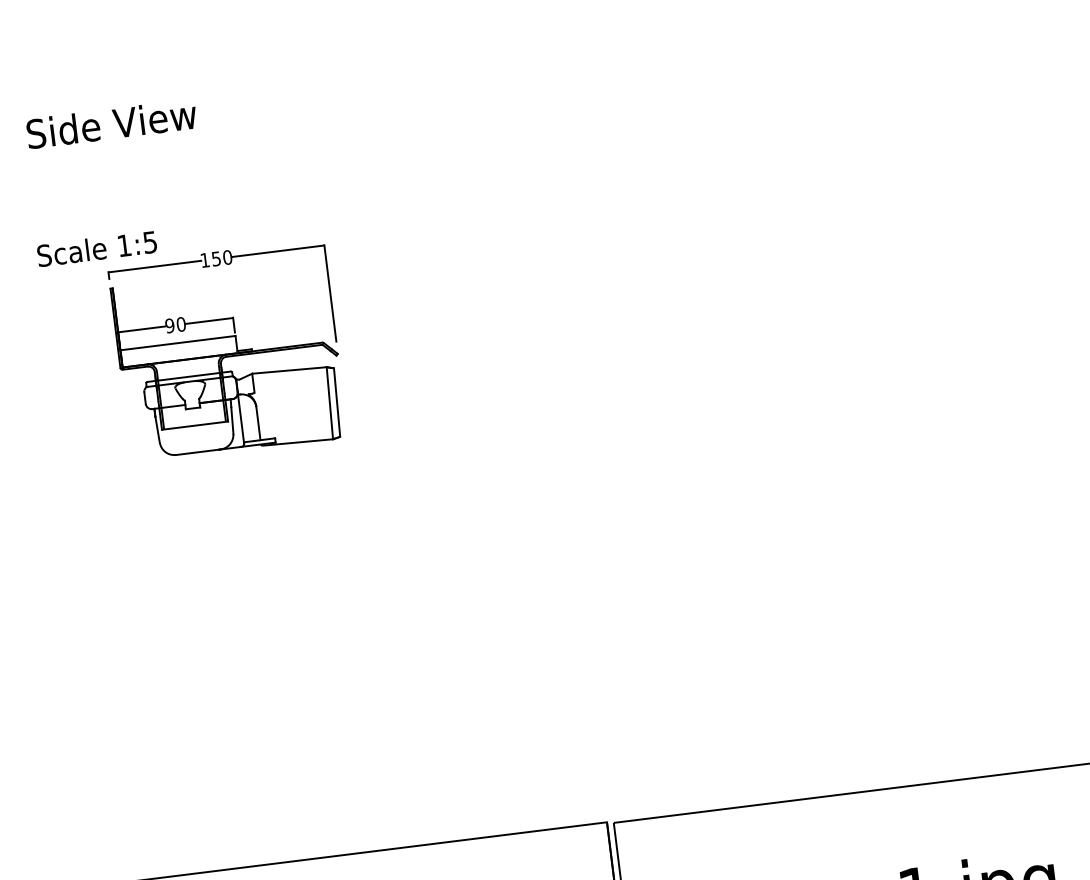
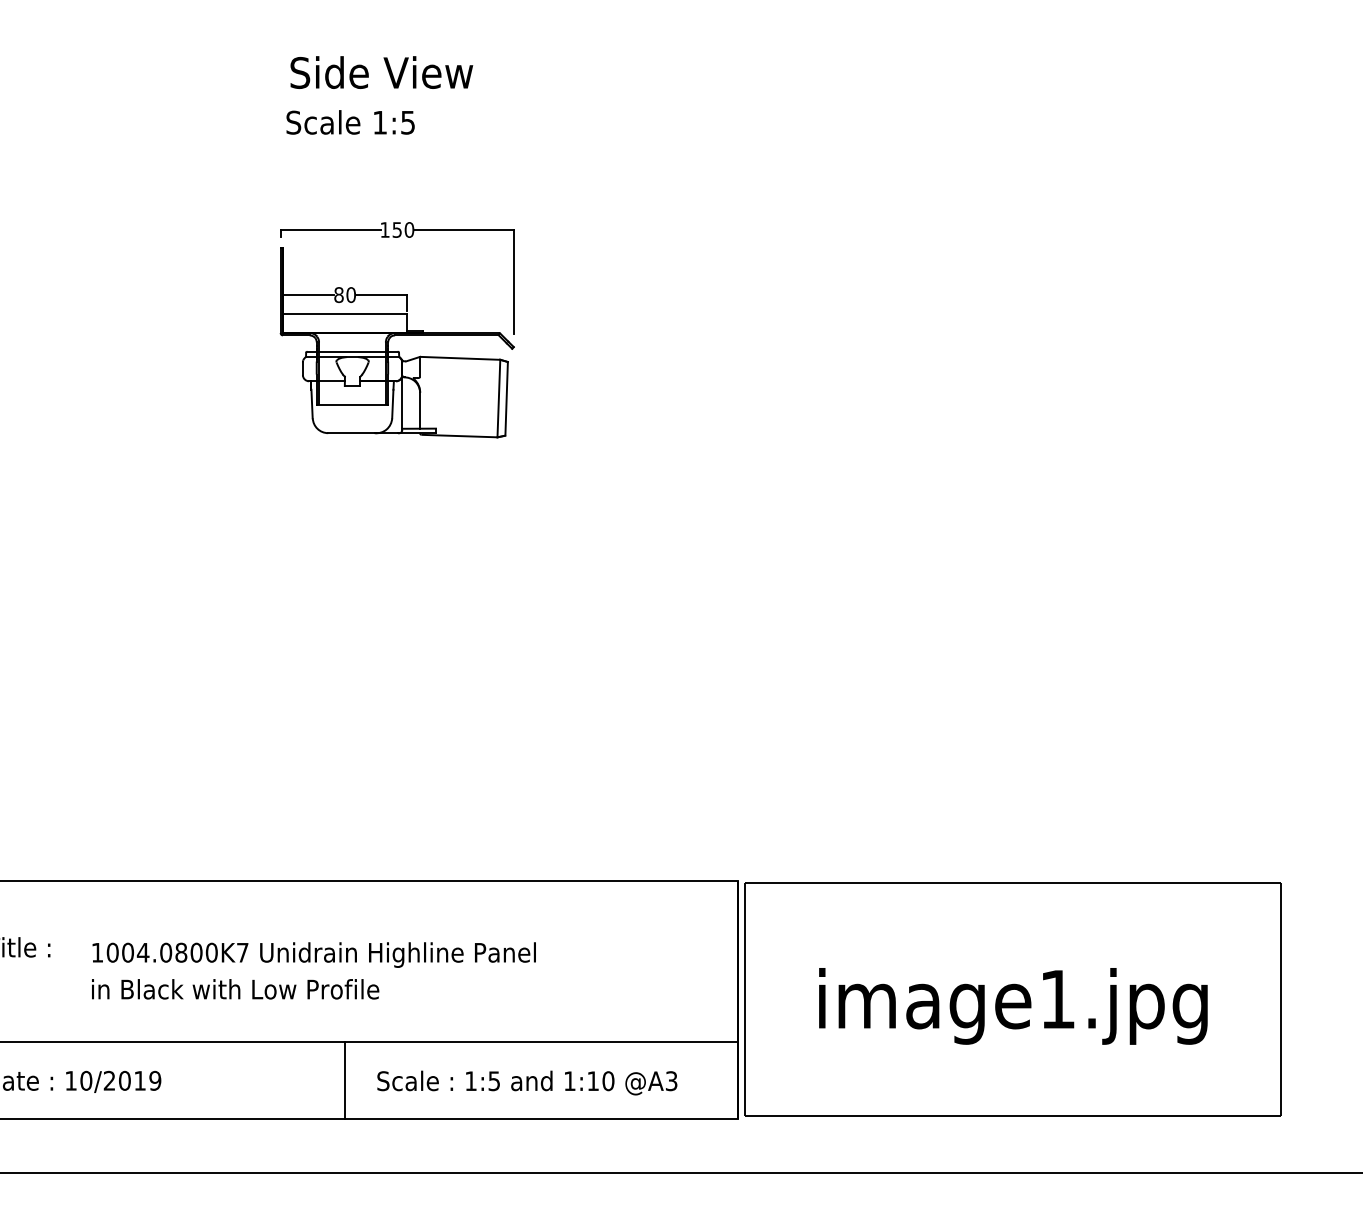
text: (111, 123) -> (381, 72), moved
text: (96, 248) -> (350, 122), moved
text: (169, 326) -> (338, 295), 90 -> 80

